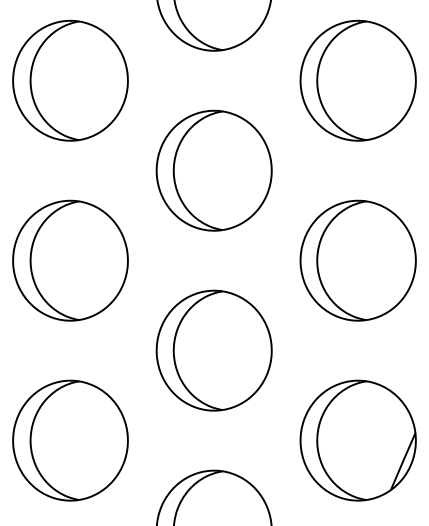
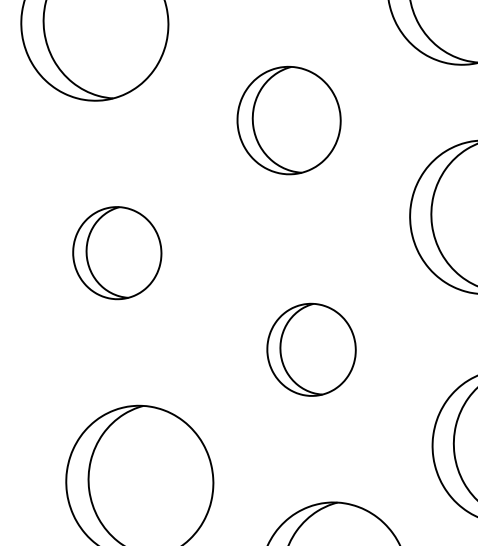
part: (213, 170) -> (288, 120), size x0.7
part: (70, 260) -> (117, 252), size x0.6
part: (213, 350) -> (310, 349), size x0.6

